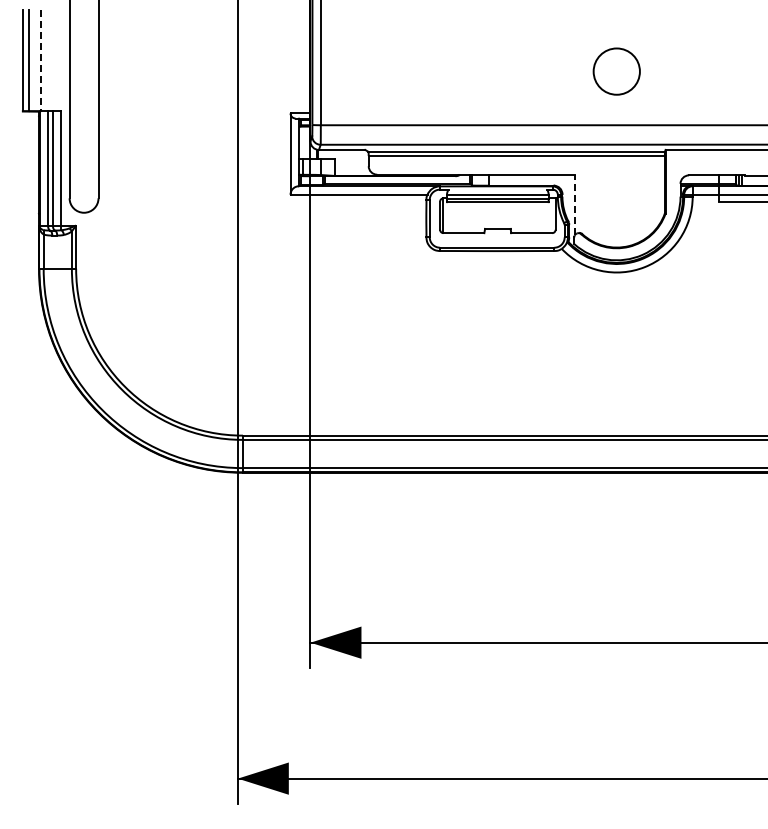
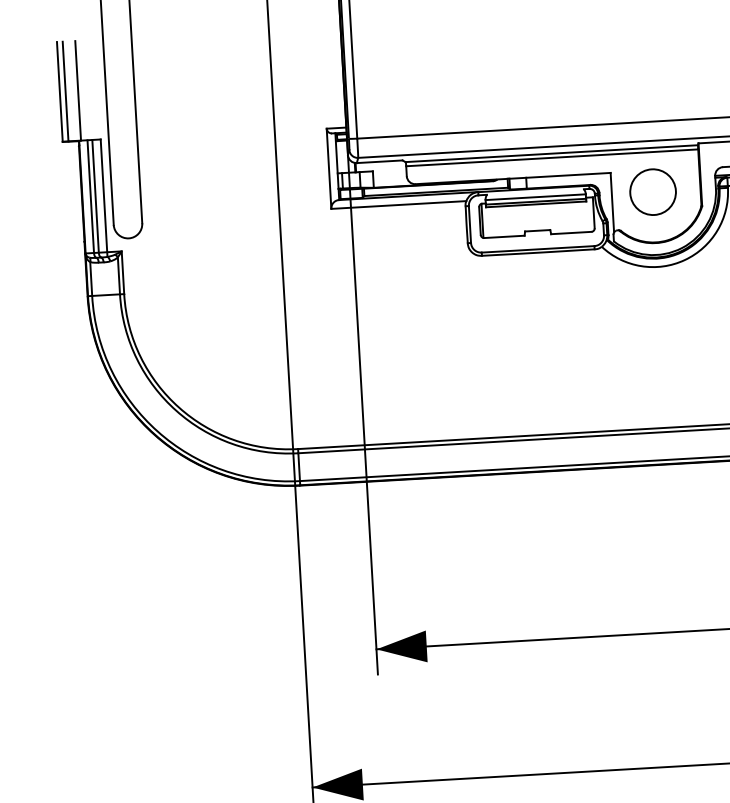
line: (41, 61) -> (78, 91), dashed -> solid
circle: (616, 71) -> (652, 192), moved
line: (575, 204) -> (612, 202), dashed -> solid

